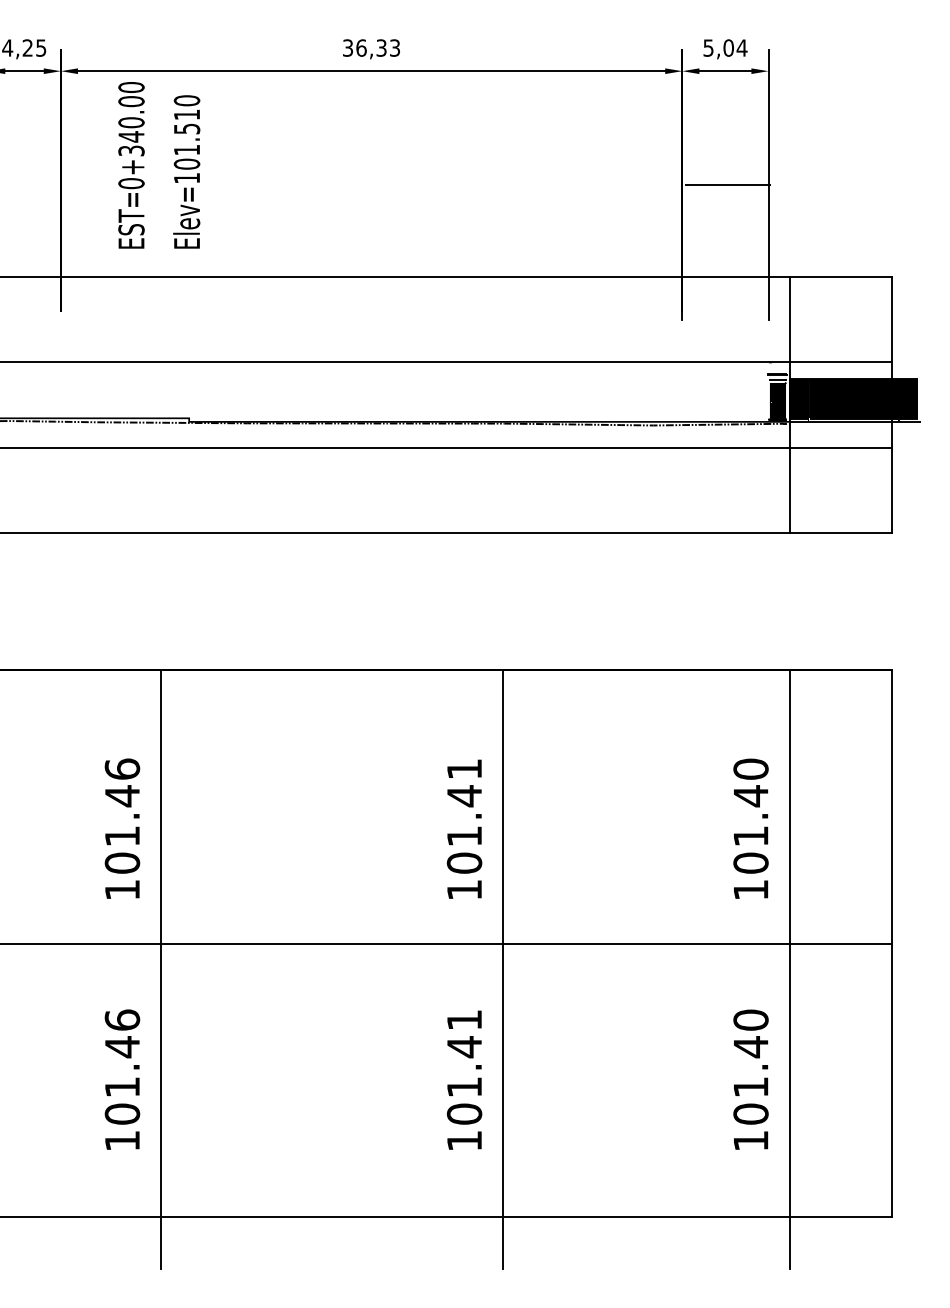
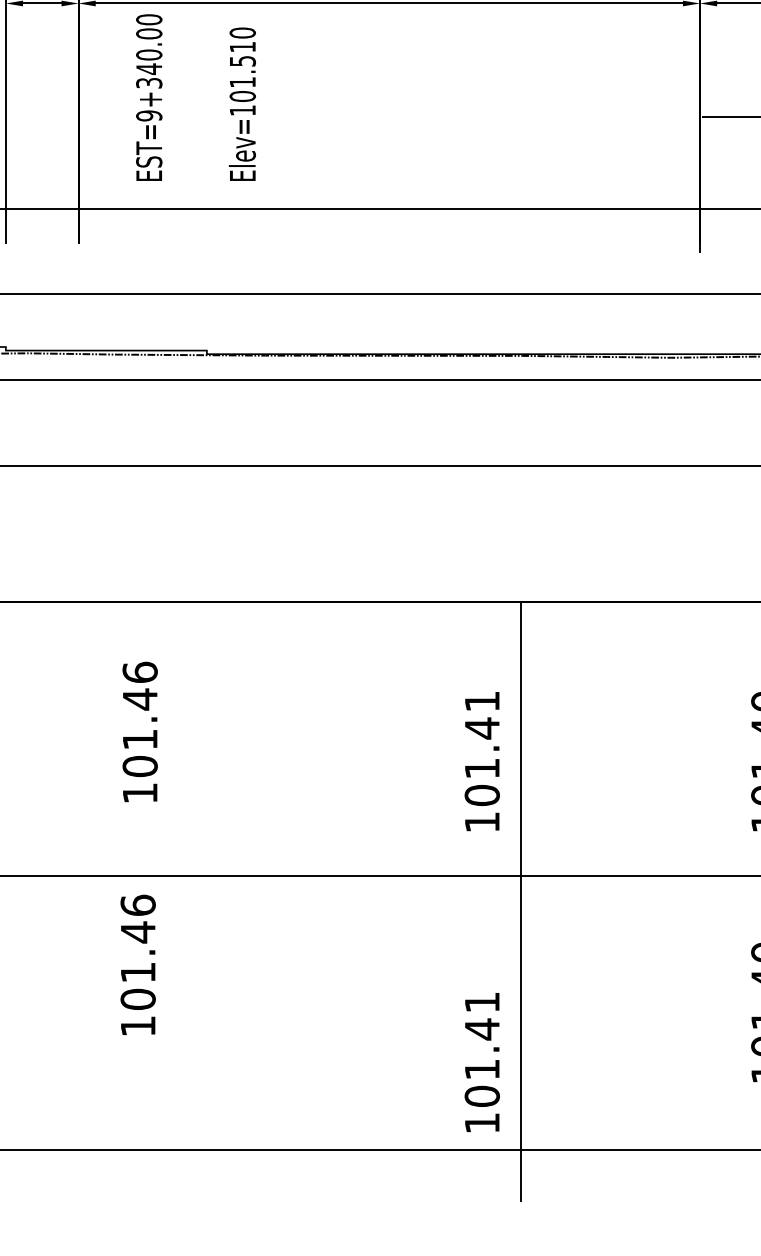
text: (186, 171) -> (242, 103), moved
text: (131, 183) -> (149, 115), EST=0+340.00 -> EST=9+340.00
text: (122, 828) -> (140, 731), moved
line: (160, 969) -> (178, 901), removed
text: (122, 1079) -> (138, 964), moved
text: (464, 1079) -> (482, 1061), moved

